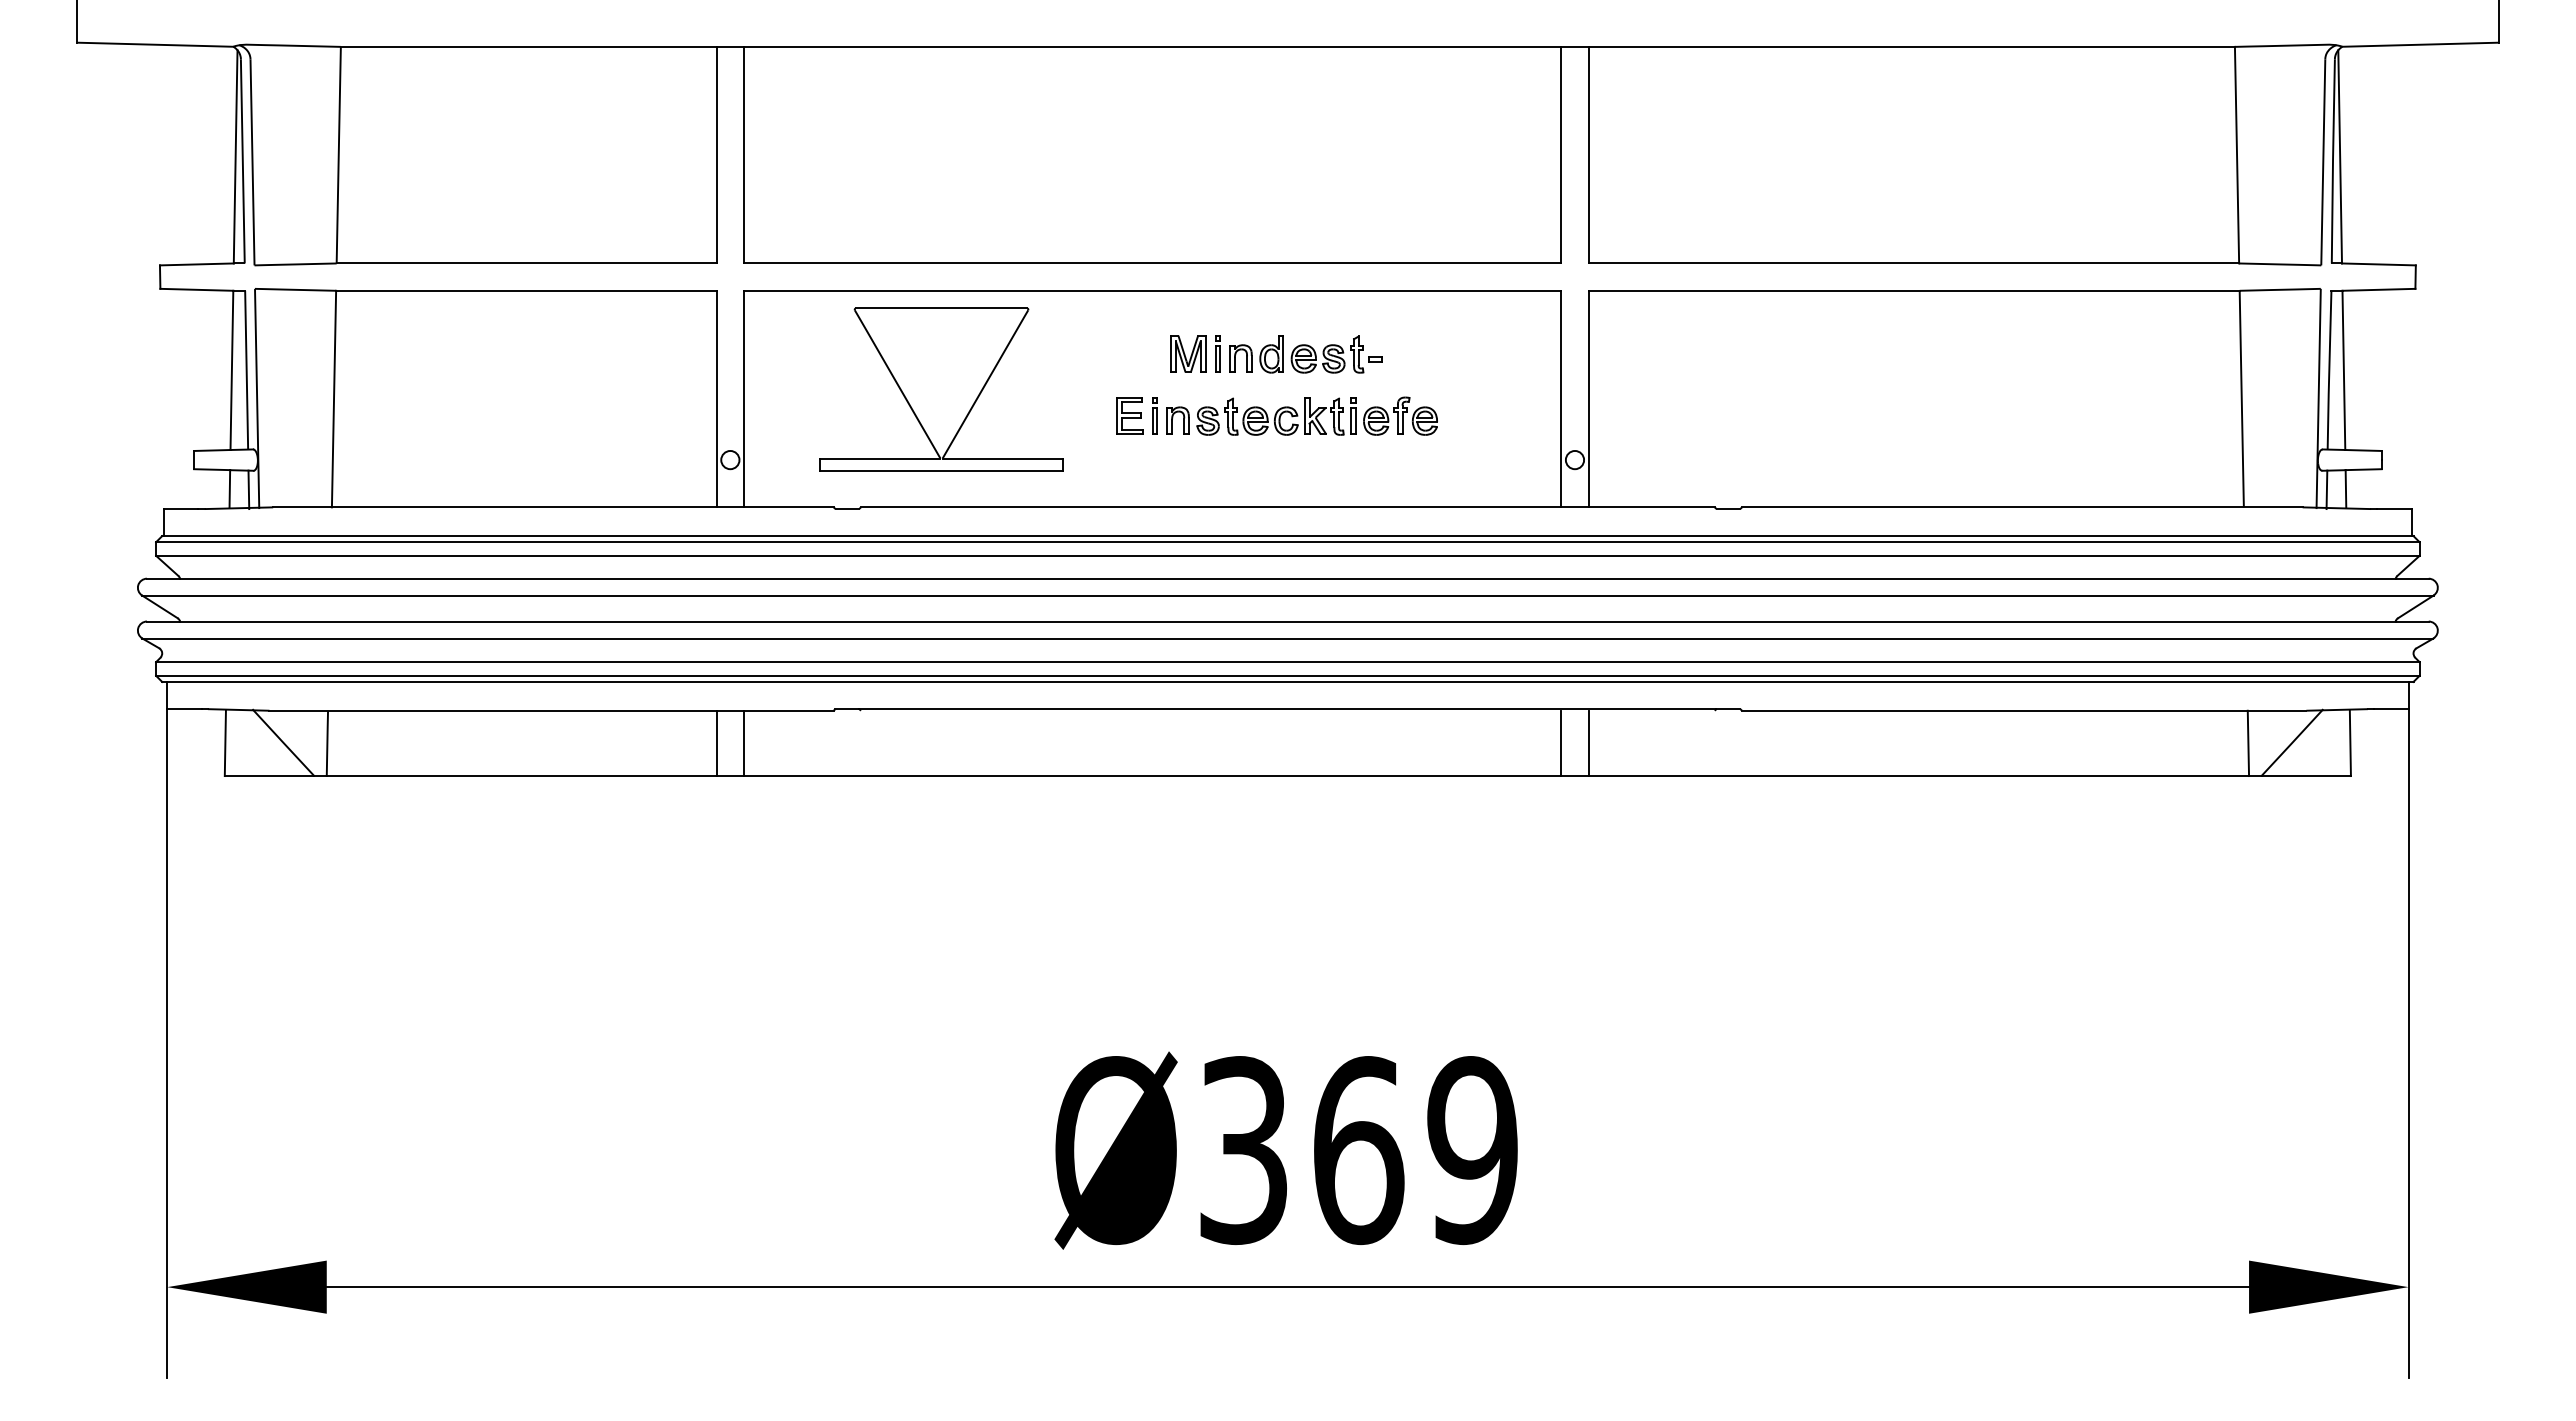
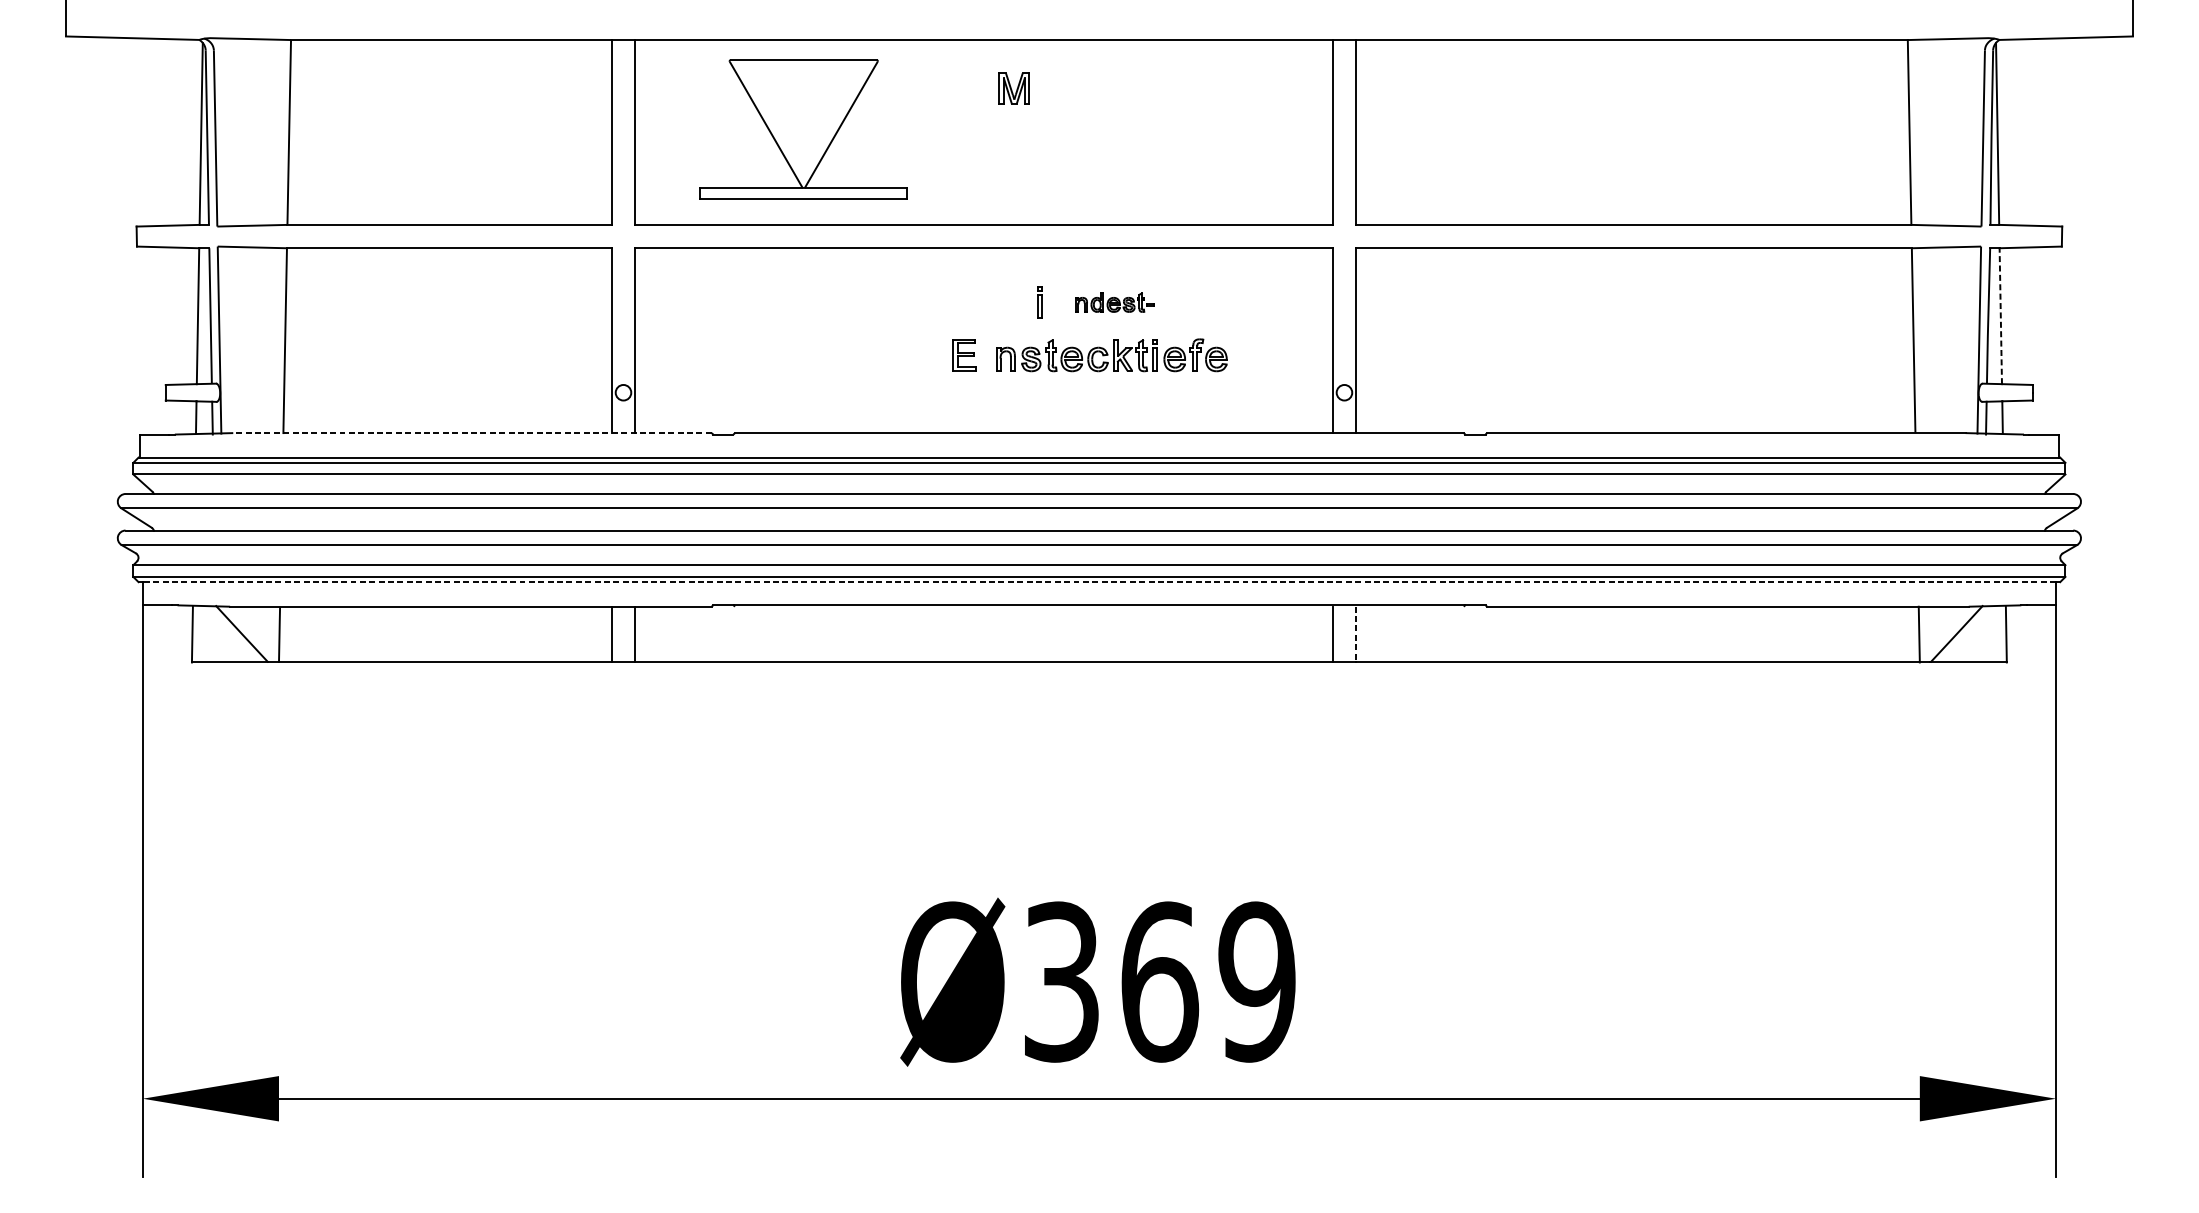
part: (1188, 353) -> (1014, 88), moved
part: (1305, 354) -> (1114, 302), size x0.6
line: (2343, 370) -> (2000, 316), solid -> dashed
part: (941, 389) -> (803, 129), moved
part: (1154, 415) -> (985, 354), removed
line: (552, 507) -> (471, 433), solid -> dashed
line: (1287, 681) -> (1099, 581), solid -> dashed
line: (1588, 743) -> (1356, 634), solid -> dashed

